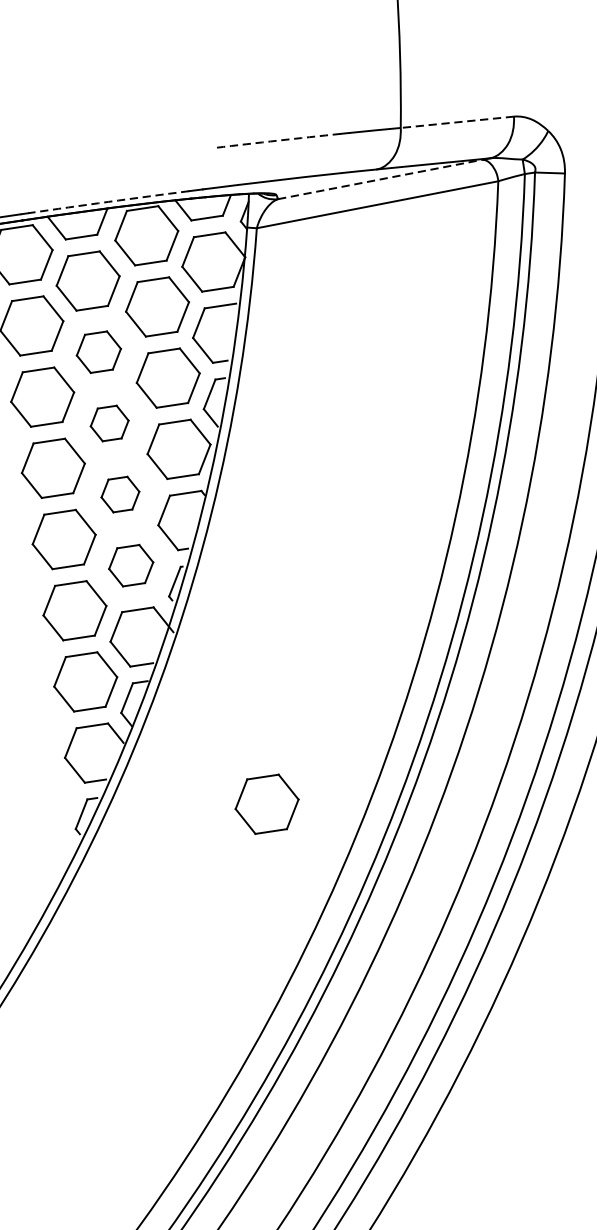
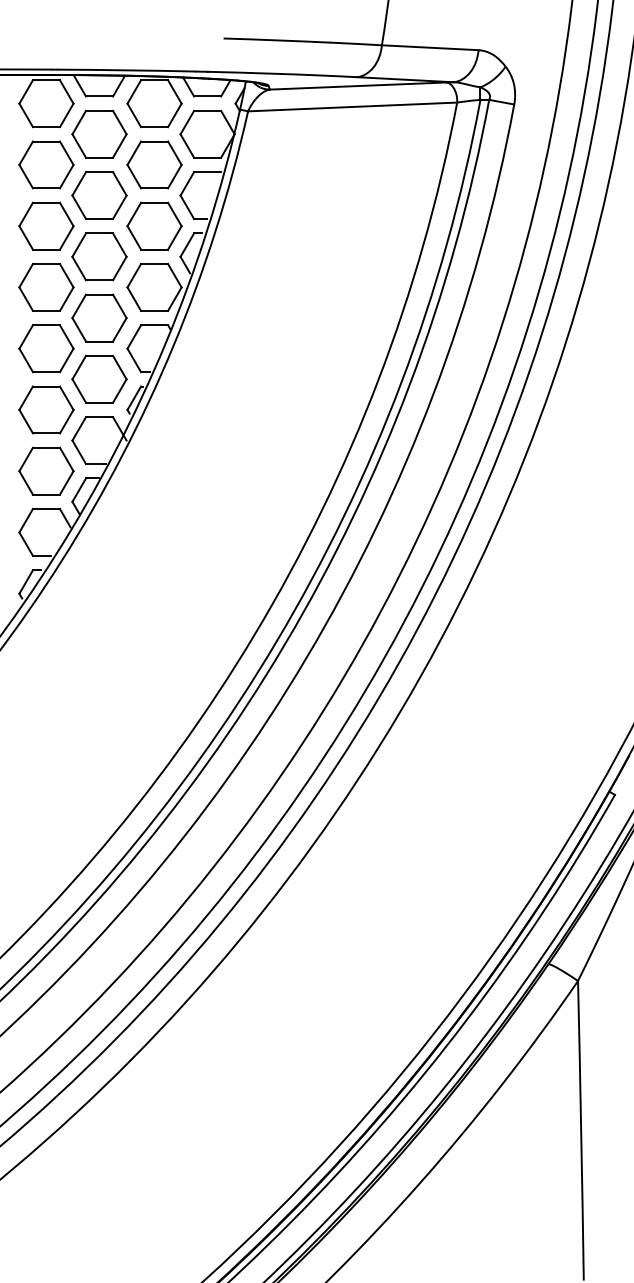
line: (456, 122) -> (429, 47), dashed -> solid
arc: (278, 140) -> (277, 40), dashed -> solid
line: (380, 179) -> (358, 86), dashed -> solid
arc: (108, 202) -> (126, 70), dashed -> solid
part: (98, 352) -> (99, 195), size x1.43
part: (109, 423) -> (99, 256), size x1.67
part: (120, 493) -> (99, 317), size x1.67
part: (131, 564) -> (99, 378), size x1.43
part: (267, 803) -> (183, 596), removed

